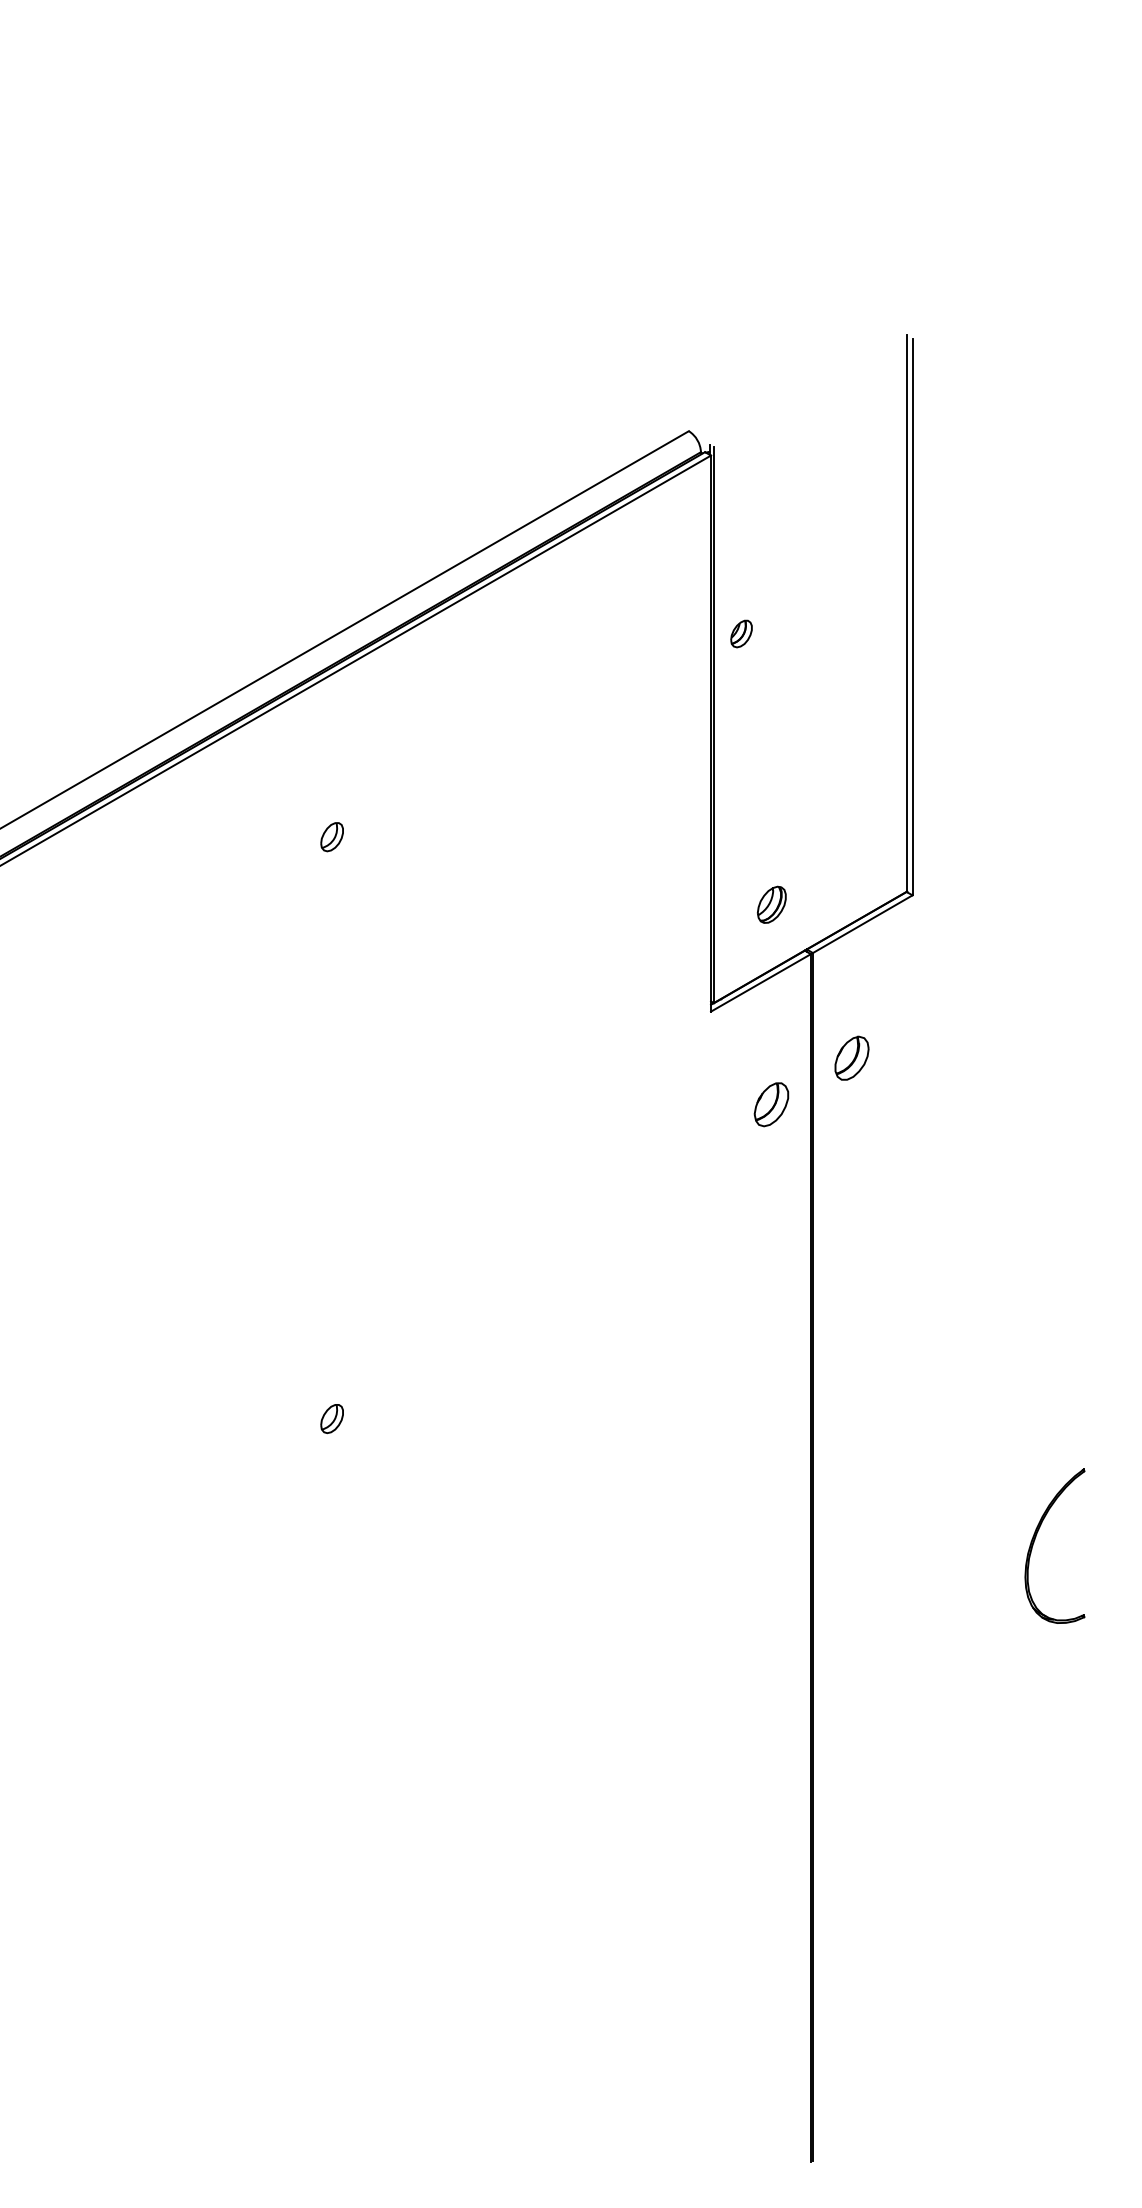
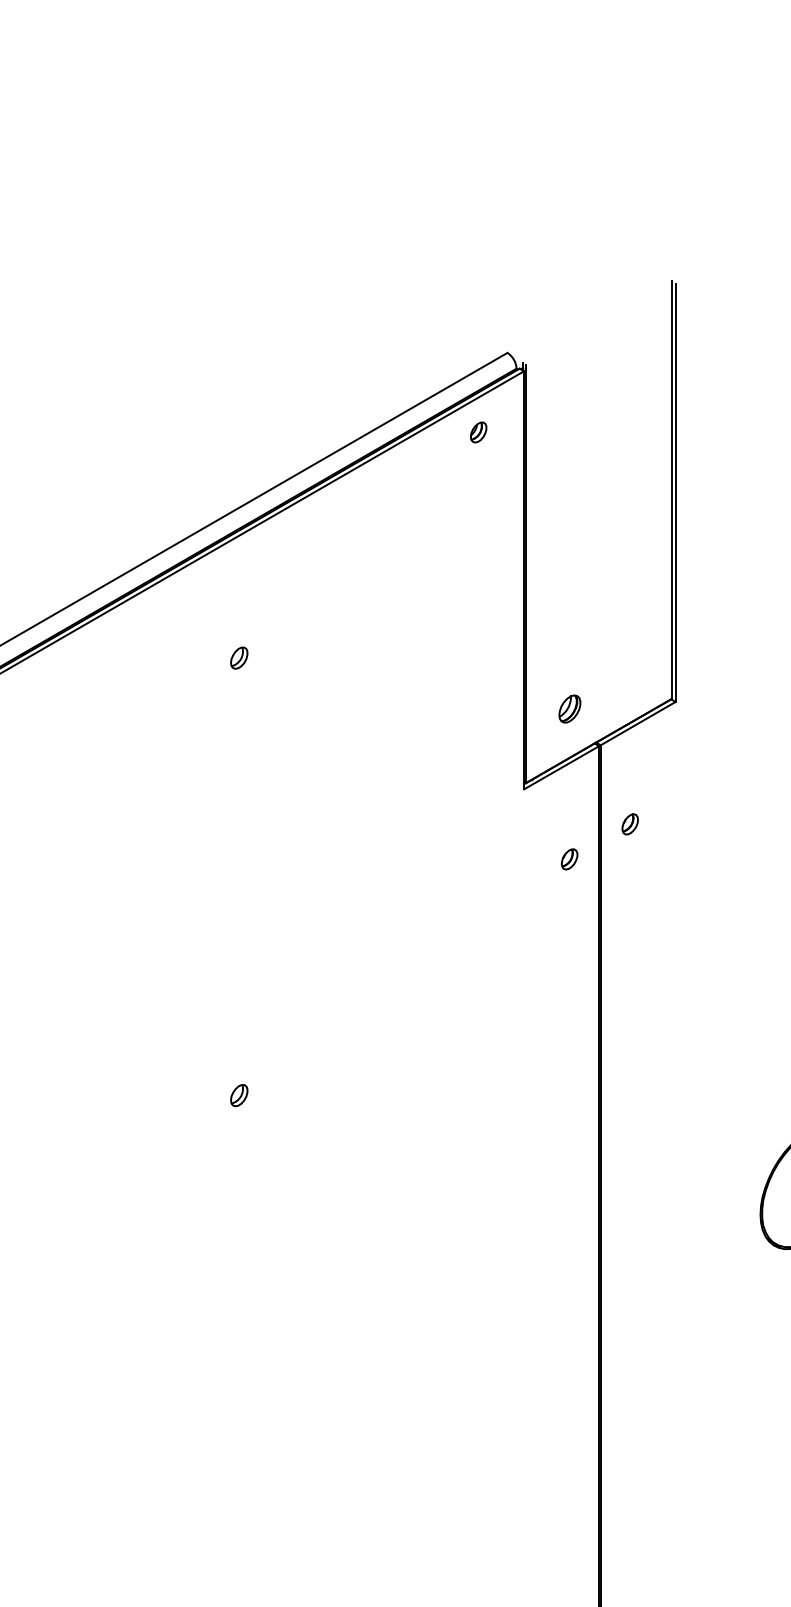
part: (741, 633) -> (478, 432), moved
part: (852, 1057) -> (630, 823), size x0.62
part: (771, 1104) -> (569, 859), size x0.62

